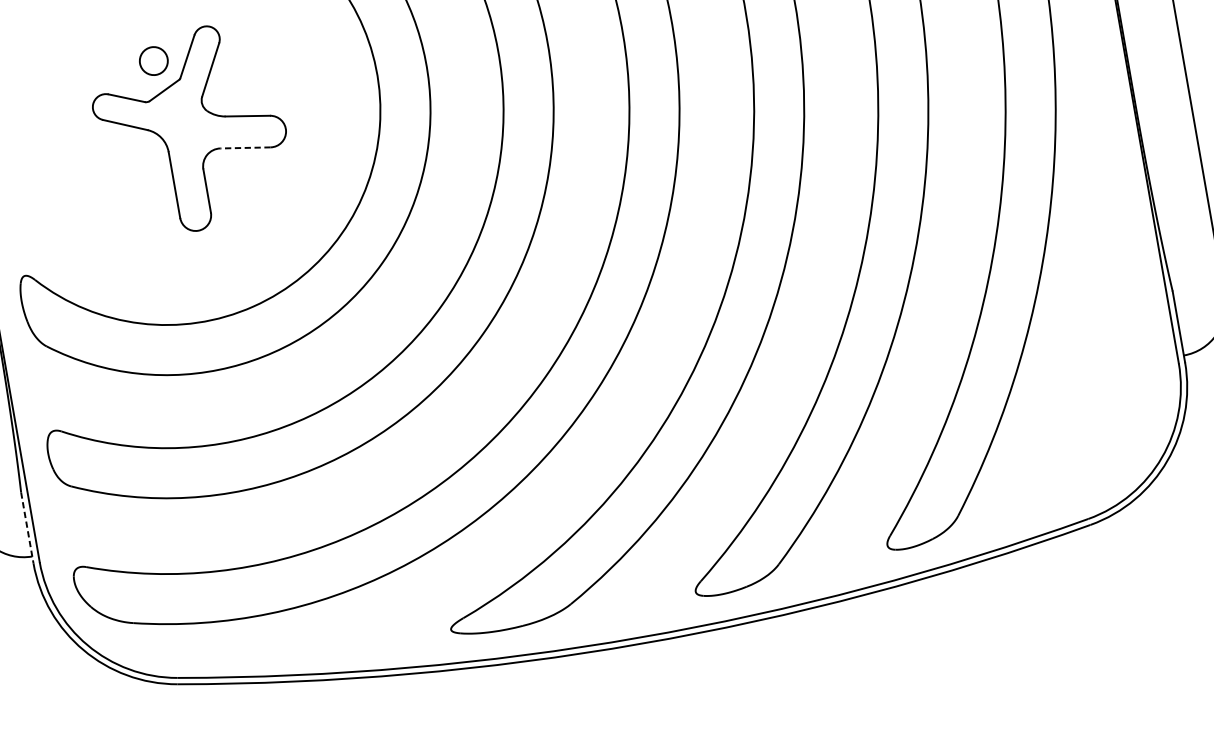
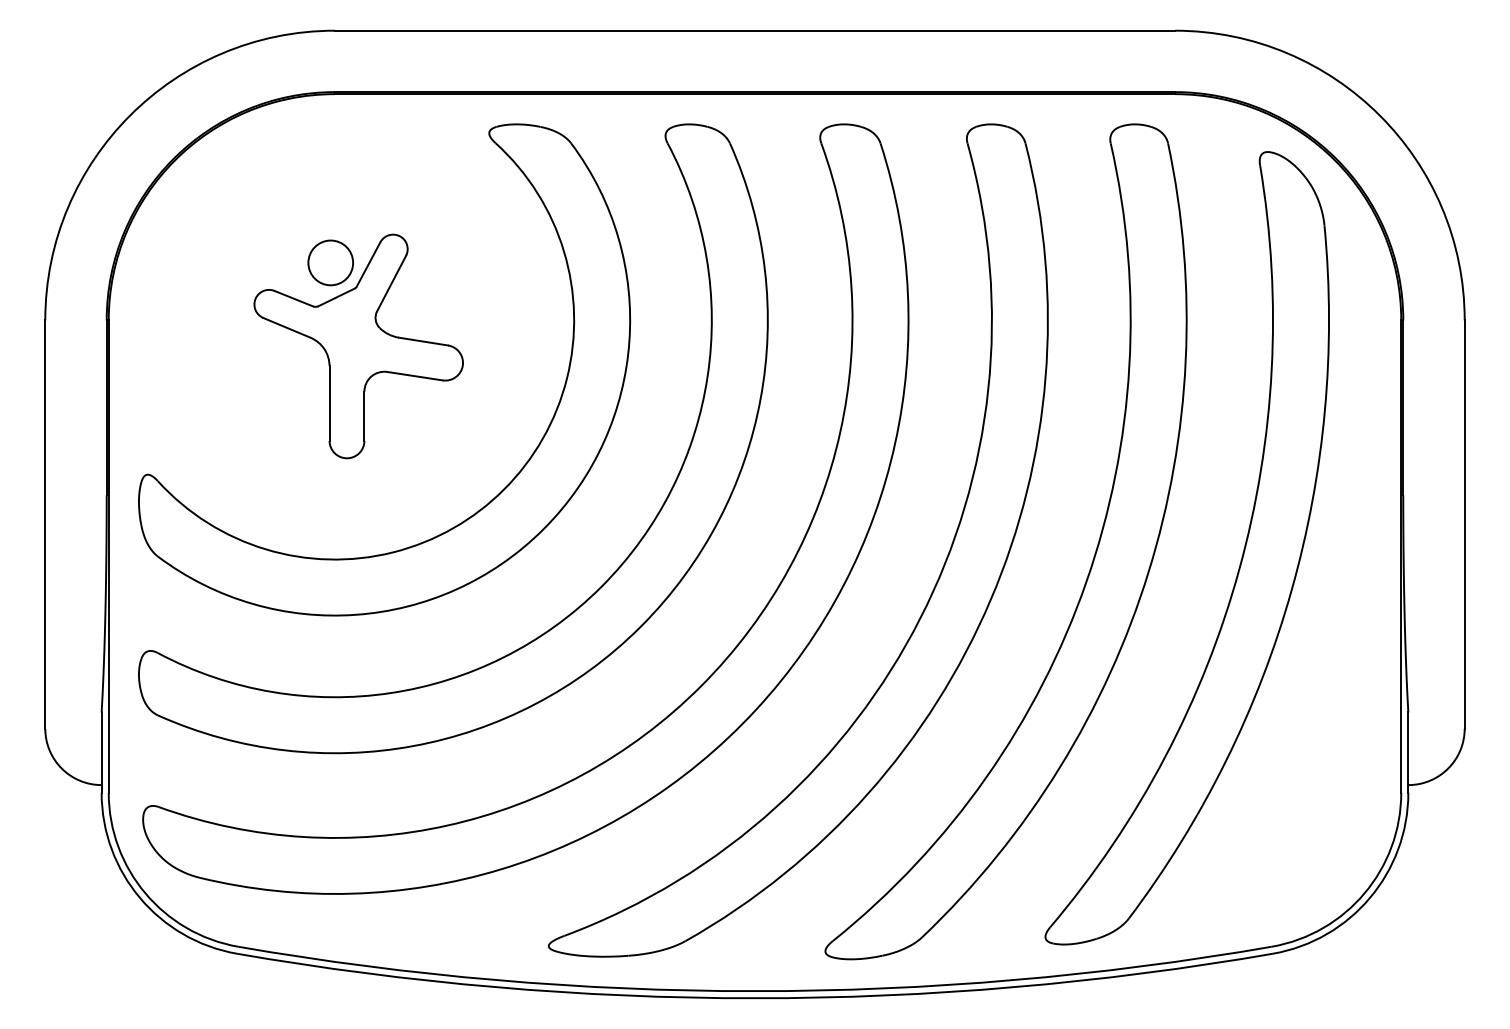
circle: (153, 60) -> (330, 262), size x1.43
line: (245, 148) -> (414, 376), dashed -> solid
line: (27, 528) -> (101, 753), dashed -> solid

